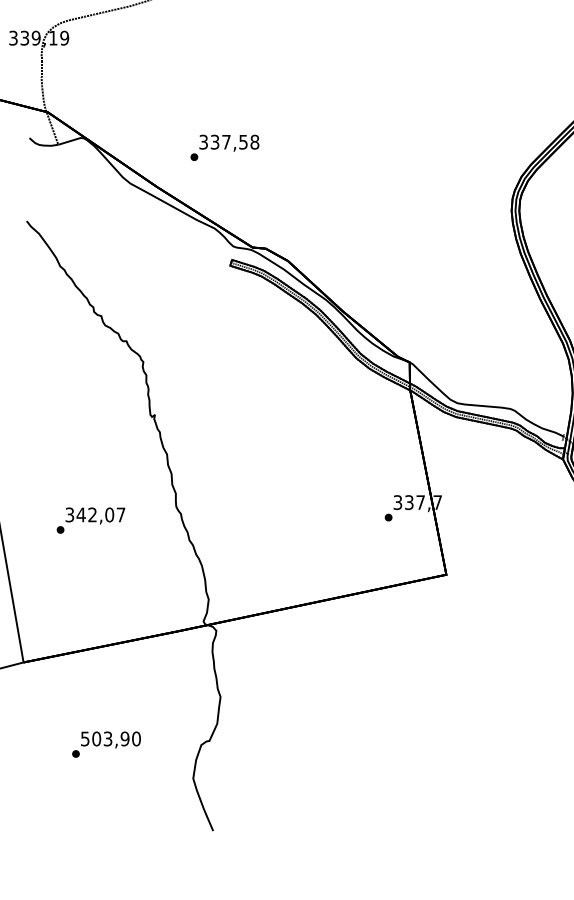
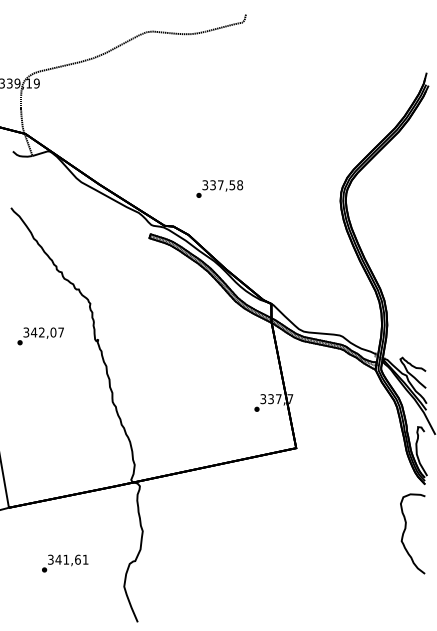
text: (224, 146) -> (219, 188), moved
text: (90, 520) -> (40, 336), moved
text: (111, 738) -> (68, 559), 503,90 -> 341,61

